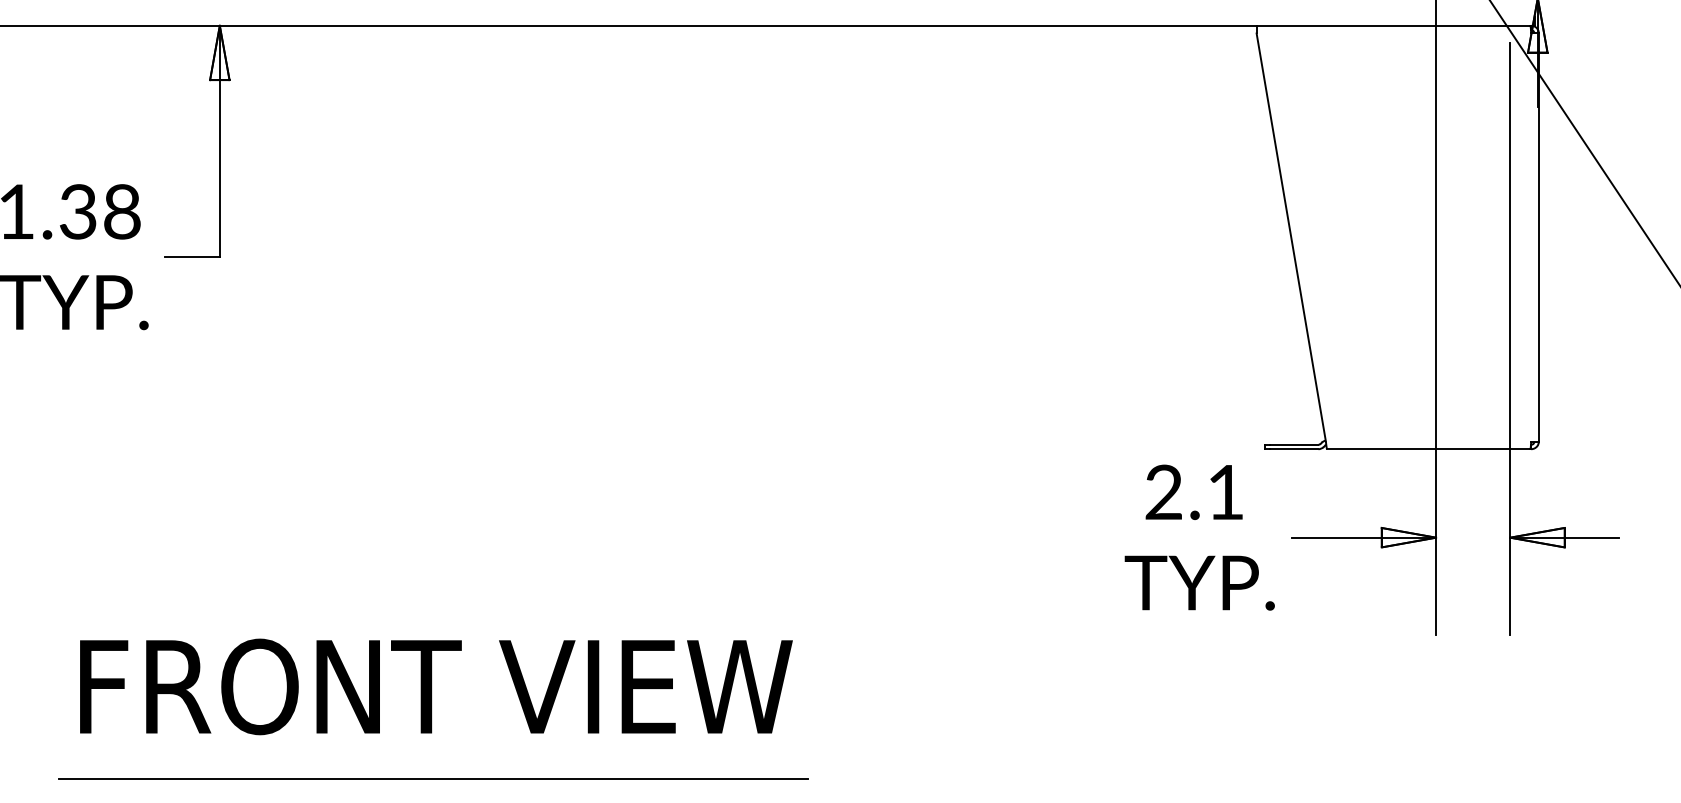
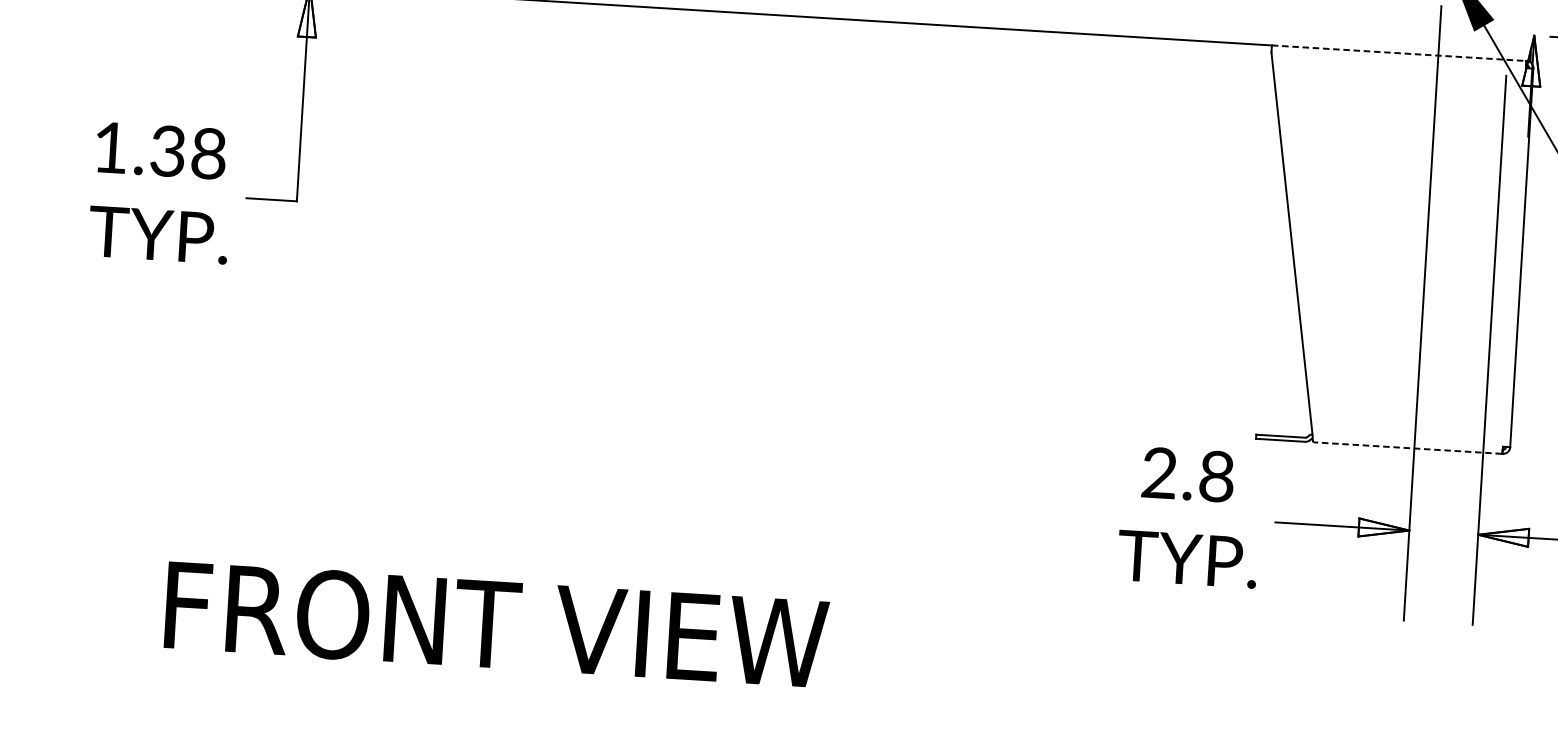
line: (1393, 25) -> (1398, 52), solid -> dashed
line: (1428, 449) -> (1407, 448), solid -> dashed
text: (1225, 492) -> (1216, 476), 2.1 -> 2.8
text: (436, 686) -> (496, 624), moved
line: (433, 779) -> (465, 698), removed

